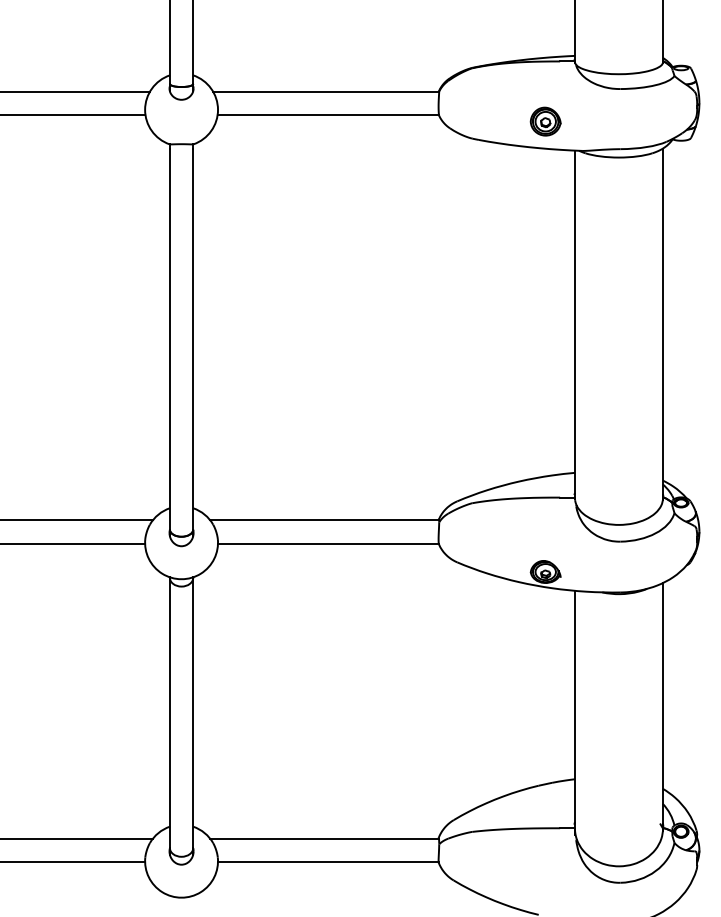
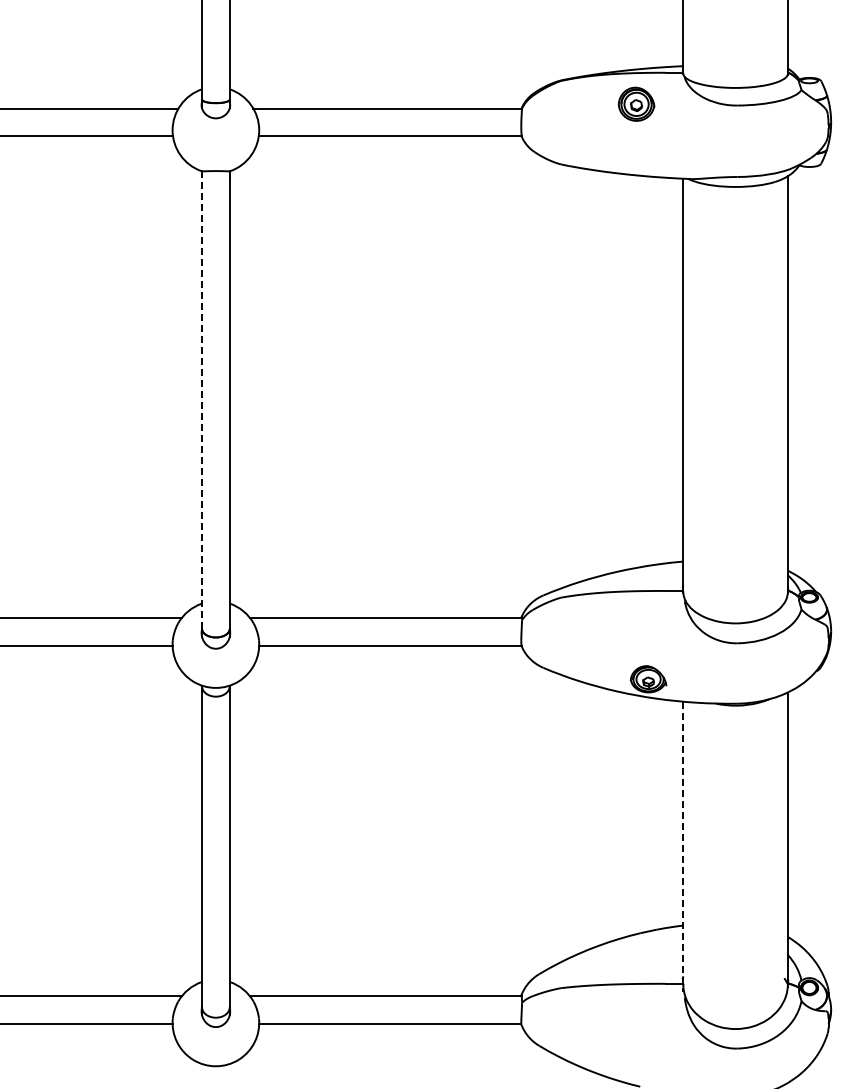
part: (545, 120) -> (636, 103), moved
line: (170, 338) -> (202, 402), solid -> dashed
line: (575, 713) -> (683, 847), solid -> dashed

